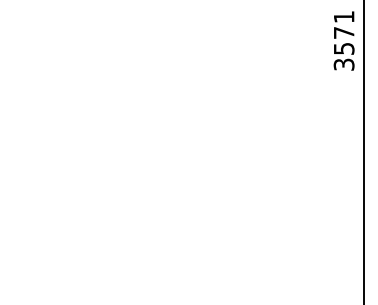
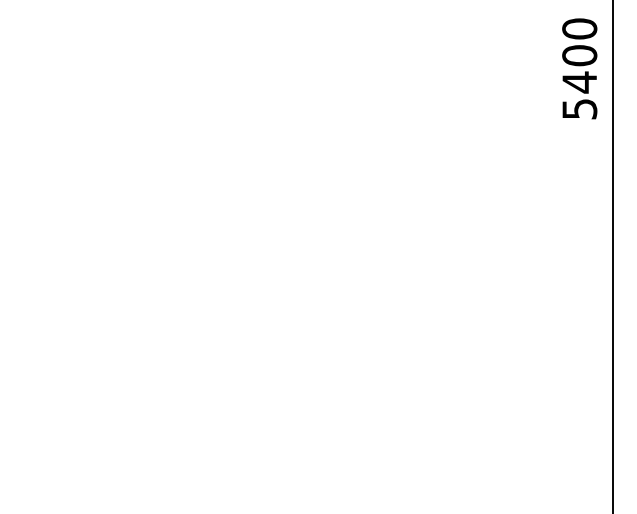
text: (343, 40) -> (578, 68), 3571 -> 5400

